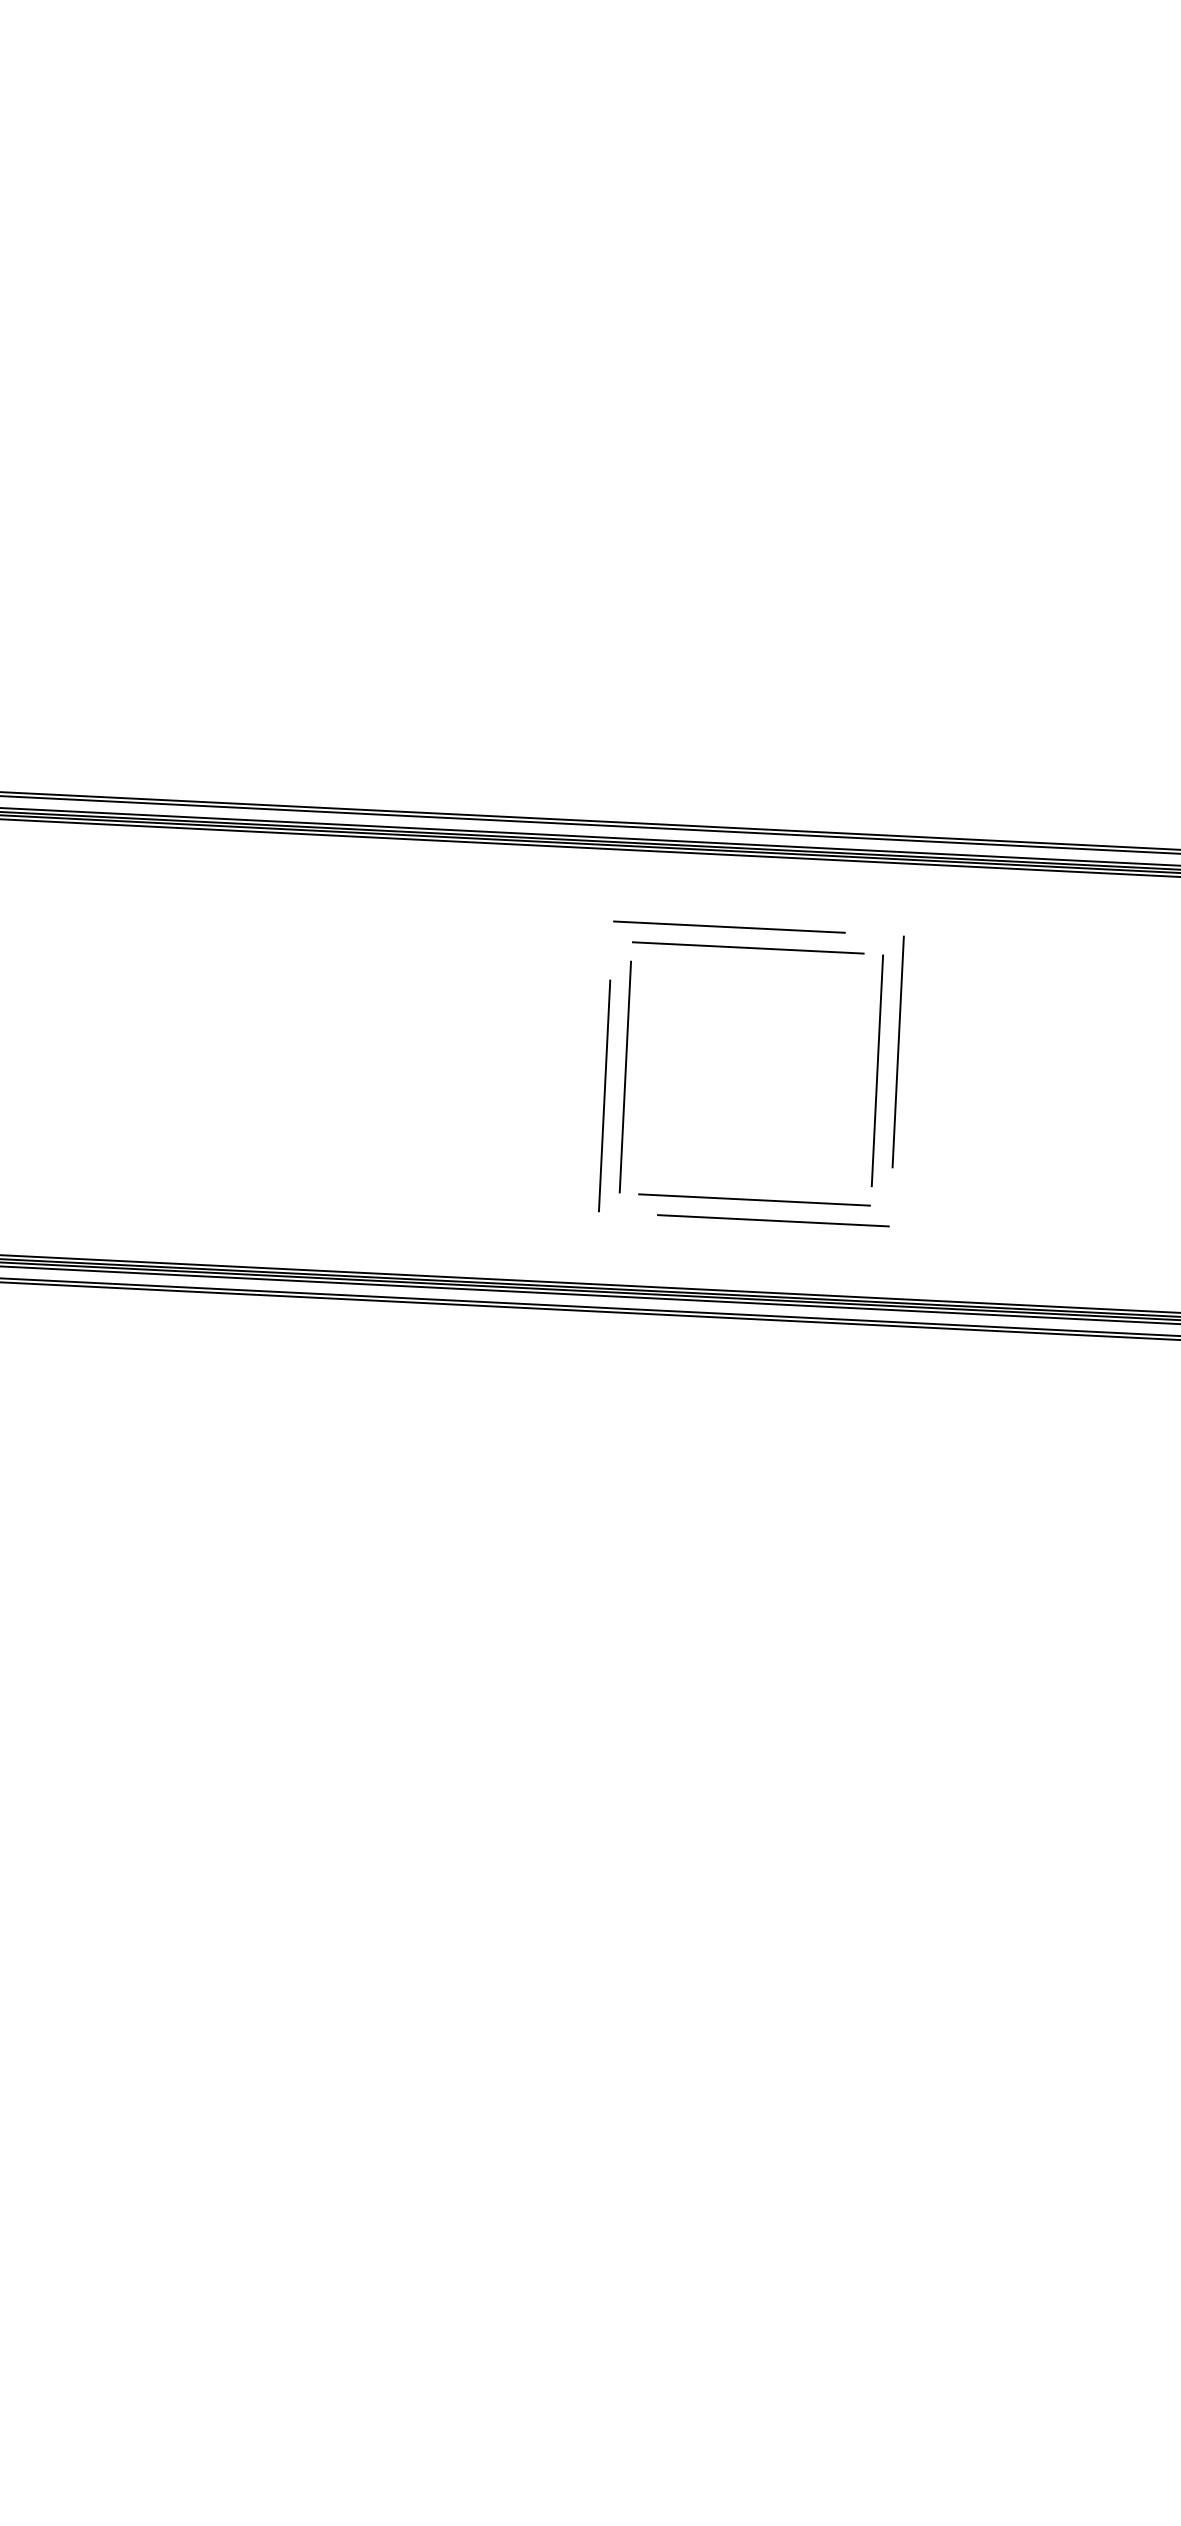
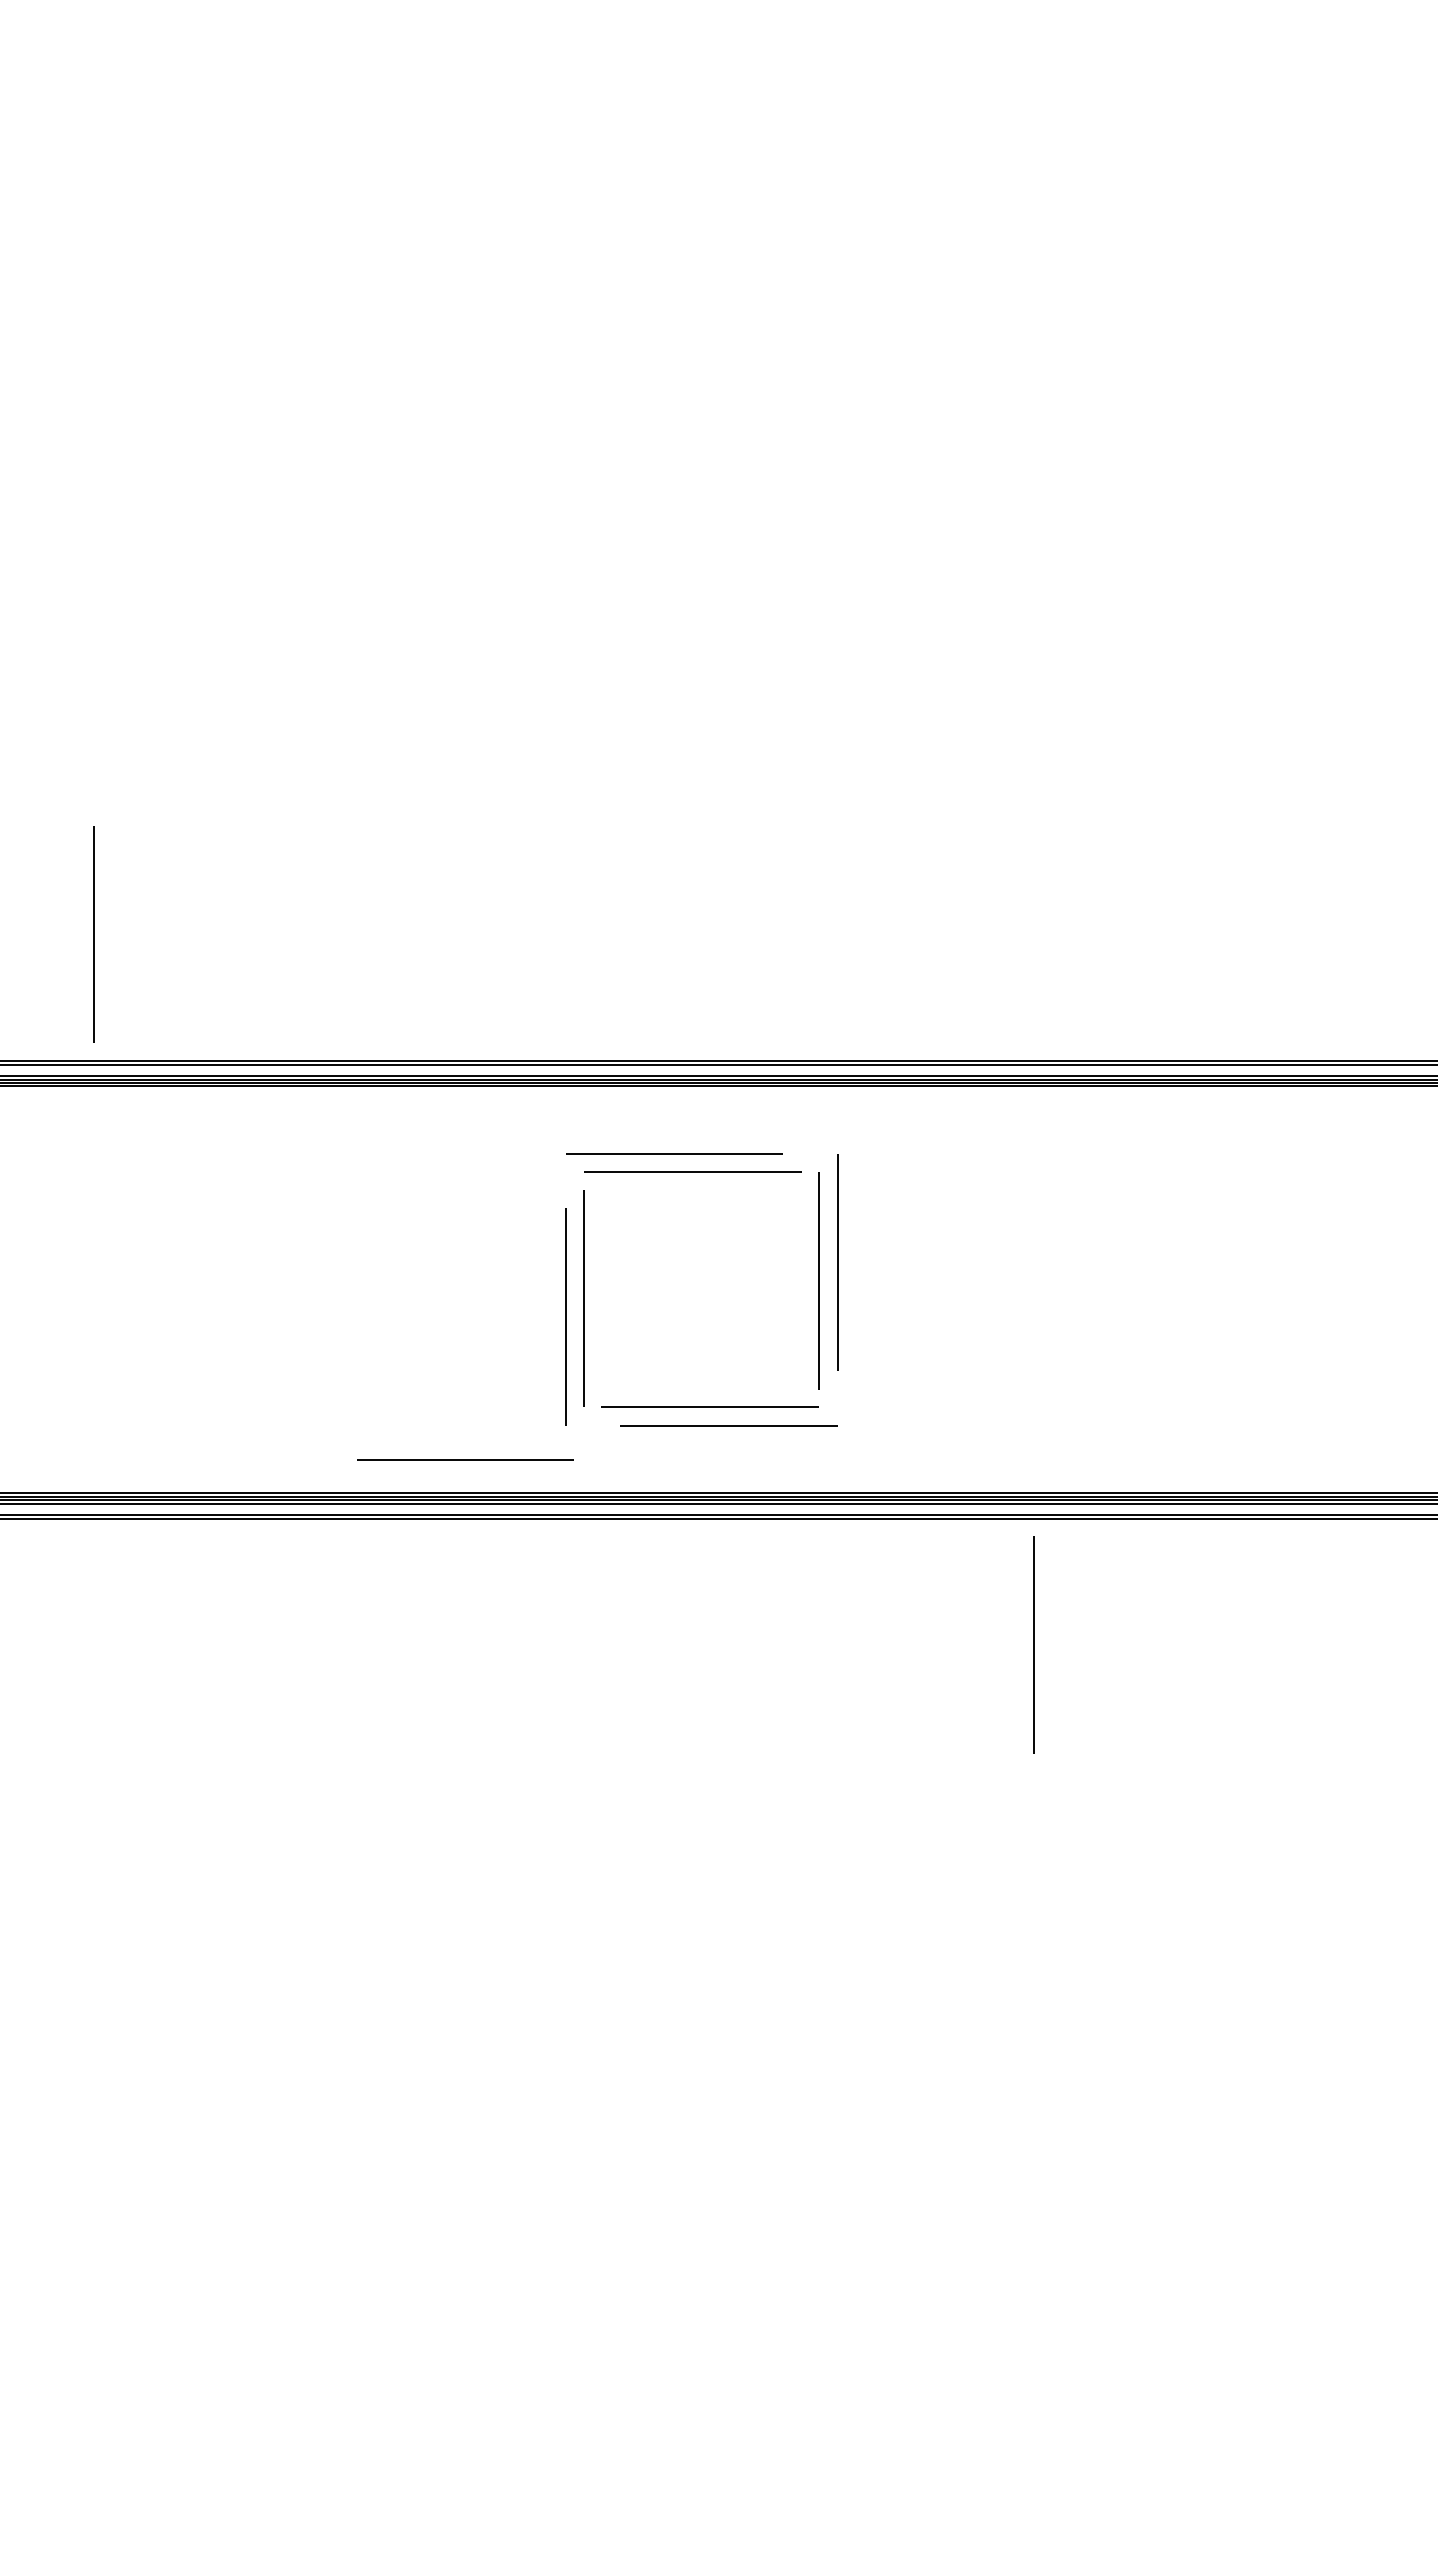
line: (119, 662) -> (93, 934), added
line: (490, 1242) -> (465, 1459), added
line: (1087, 1470) -> (1033, 1644), added

